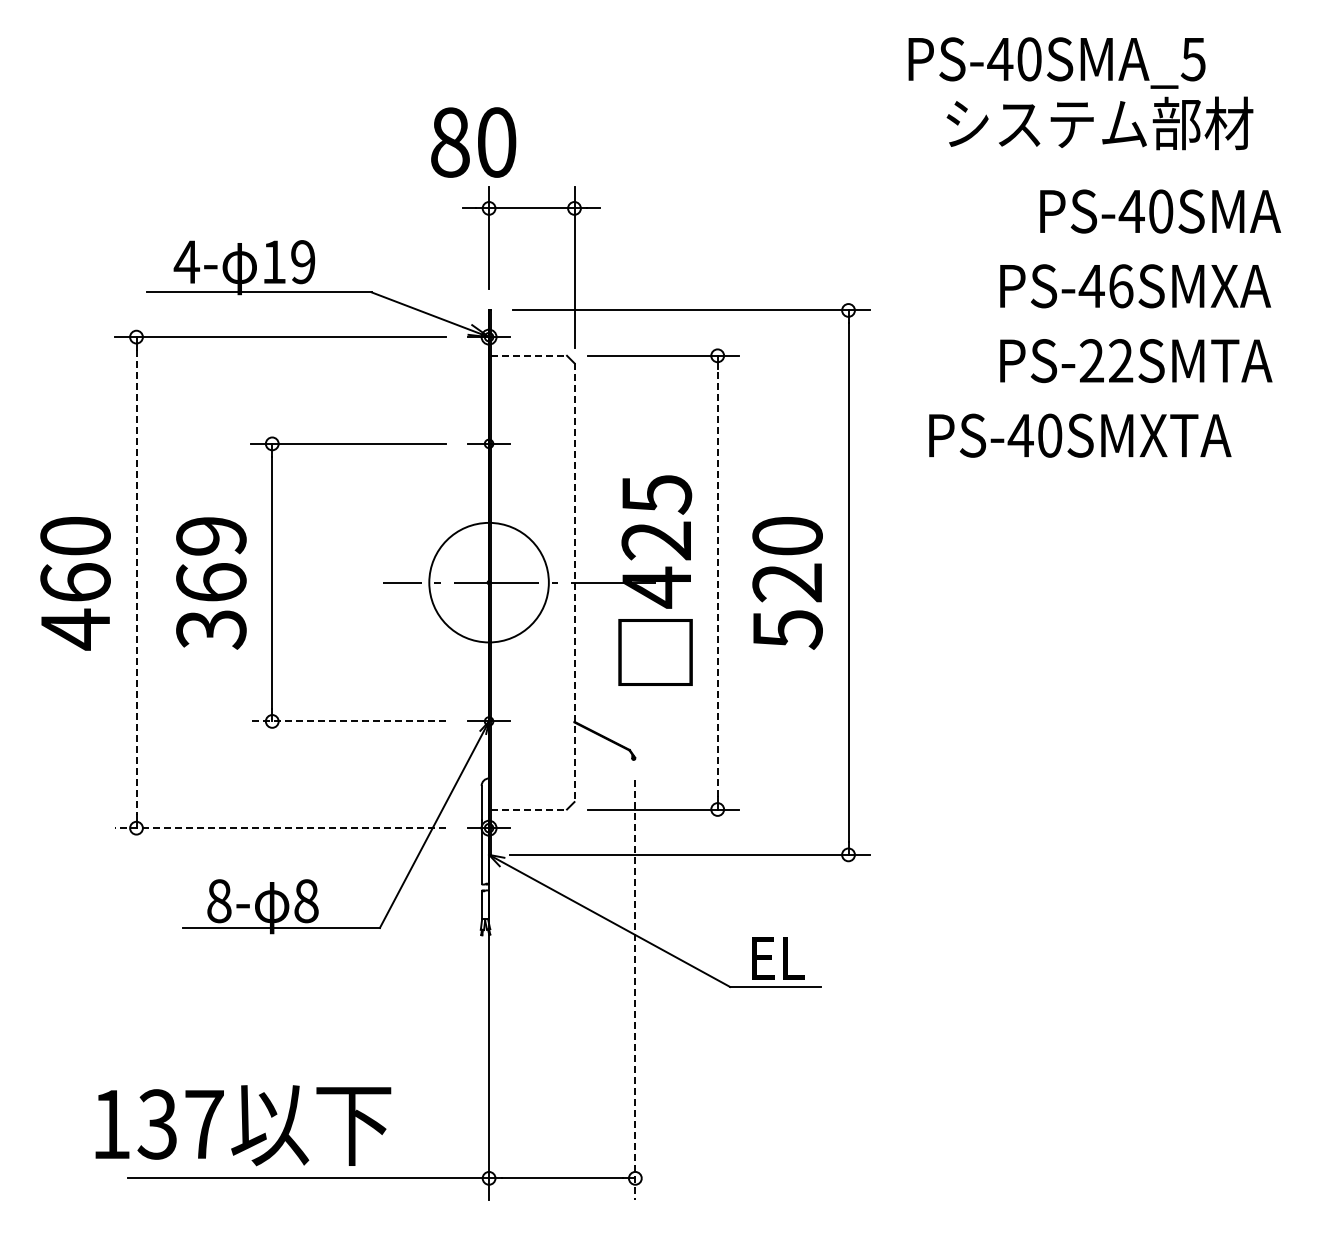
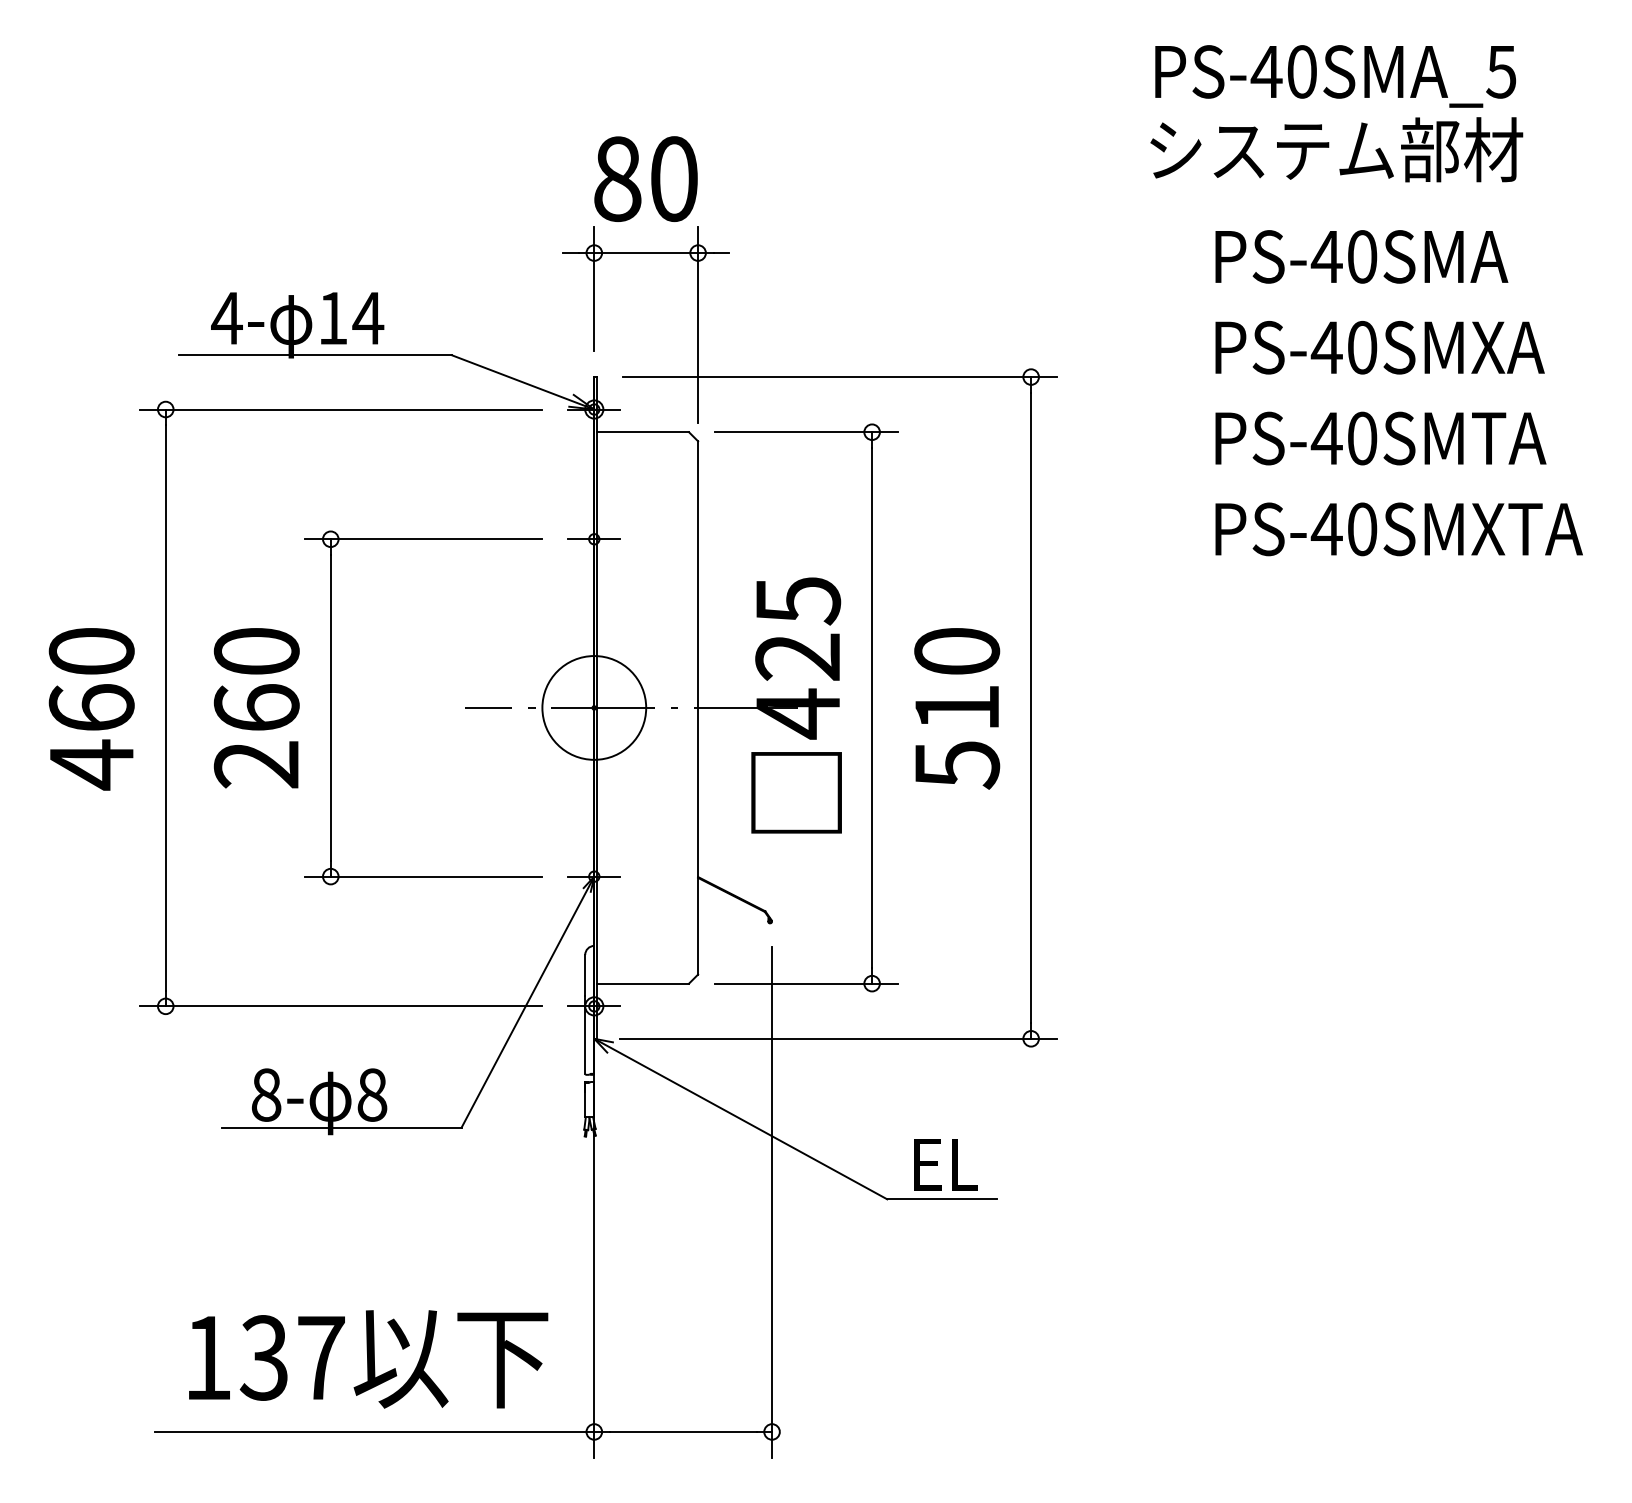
text: (1056, 62) -> (1334, 75), moved
text: (473, 142) -> (645, 179), moved
text: (1160, 211) -> (1361, 256), moved
text: (303, 262) -> (368, 318), 19 -> 14
text: (1121, 286) -> (1362, 347), PS-46SMXA -> PS-40SMXA
line: (529, 355) -> (643, 431), dashed -> solid
text: (1105, 361) -> (1343, 439), PS-22SMTA -> PS-40SMTA
text: (1080, 435) -> (1399, 529), moved
line: (136, 582) -> (165, 707), dashed -> solid
circle: (488, 582) -> (593, 707), size x0.71
line: (717, 582) -> (871, 707), dashed -> solid
text: (786, 582) -> (955, 707), 520 -> 510
text: (211, 583) -> (256, 708), 369 -> 260
line: (574, 583) -> (698, 708), dashed -> solid
line: (348, 721) -> (423, 876), dashed -> solid
line: (529, 809) -> (643, 983), dashed -> solid
line: (280, 828) -> (340, 1006), dashed -> solid
line: (635, 990) -> (772, 1203), dashed -> solid
text: (243, 1125) -> (368, 1359), moved

